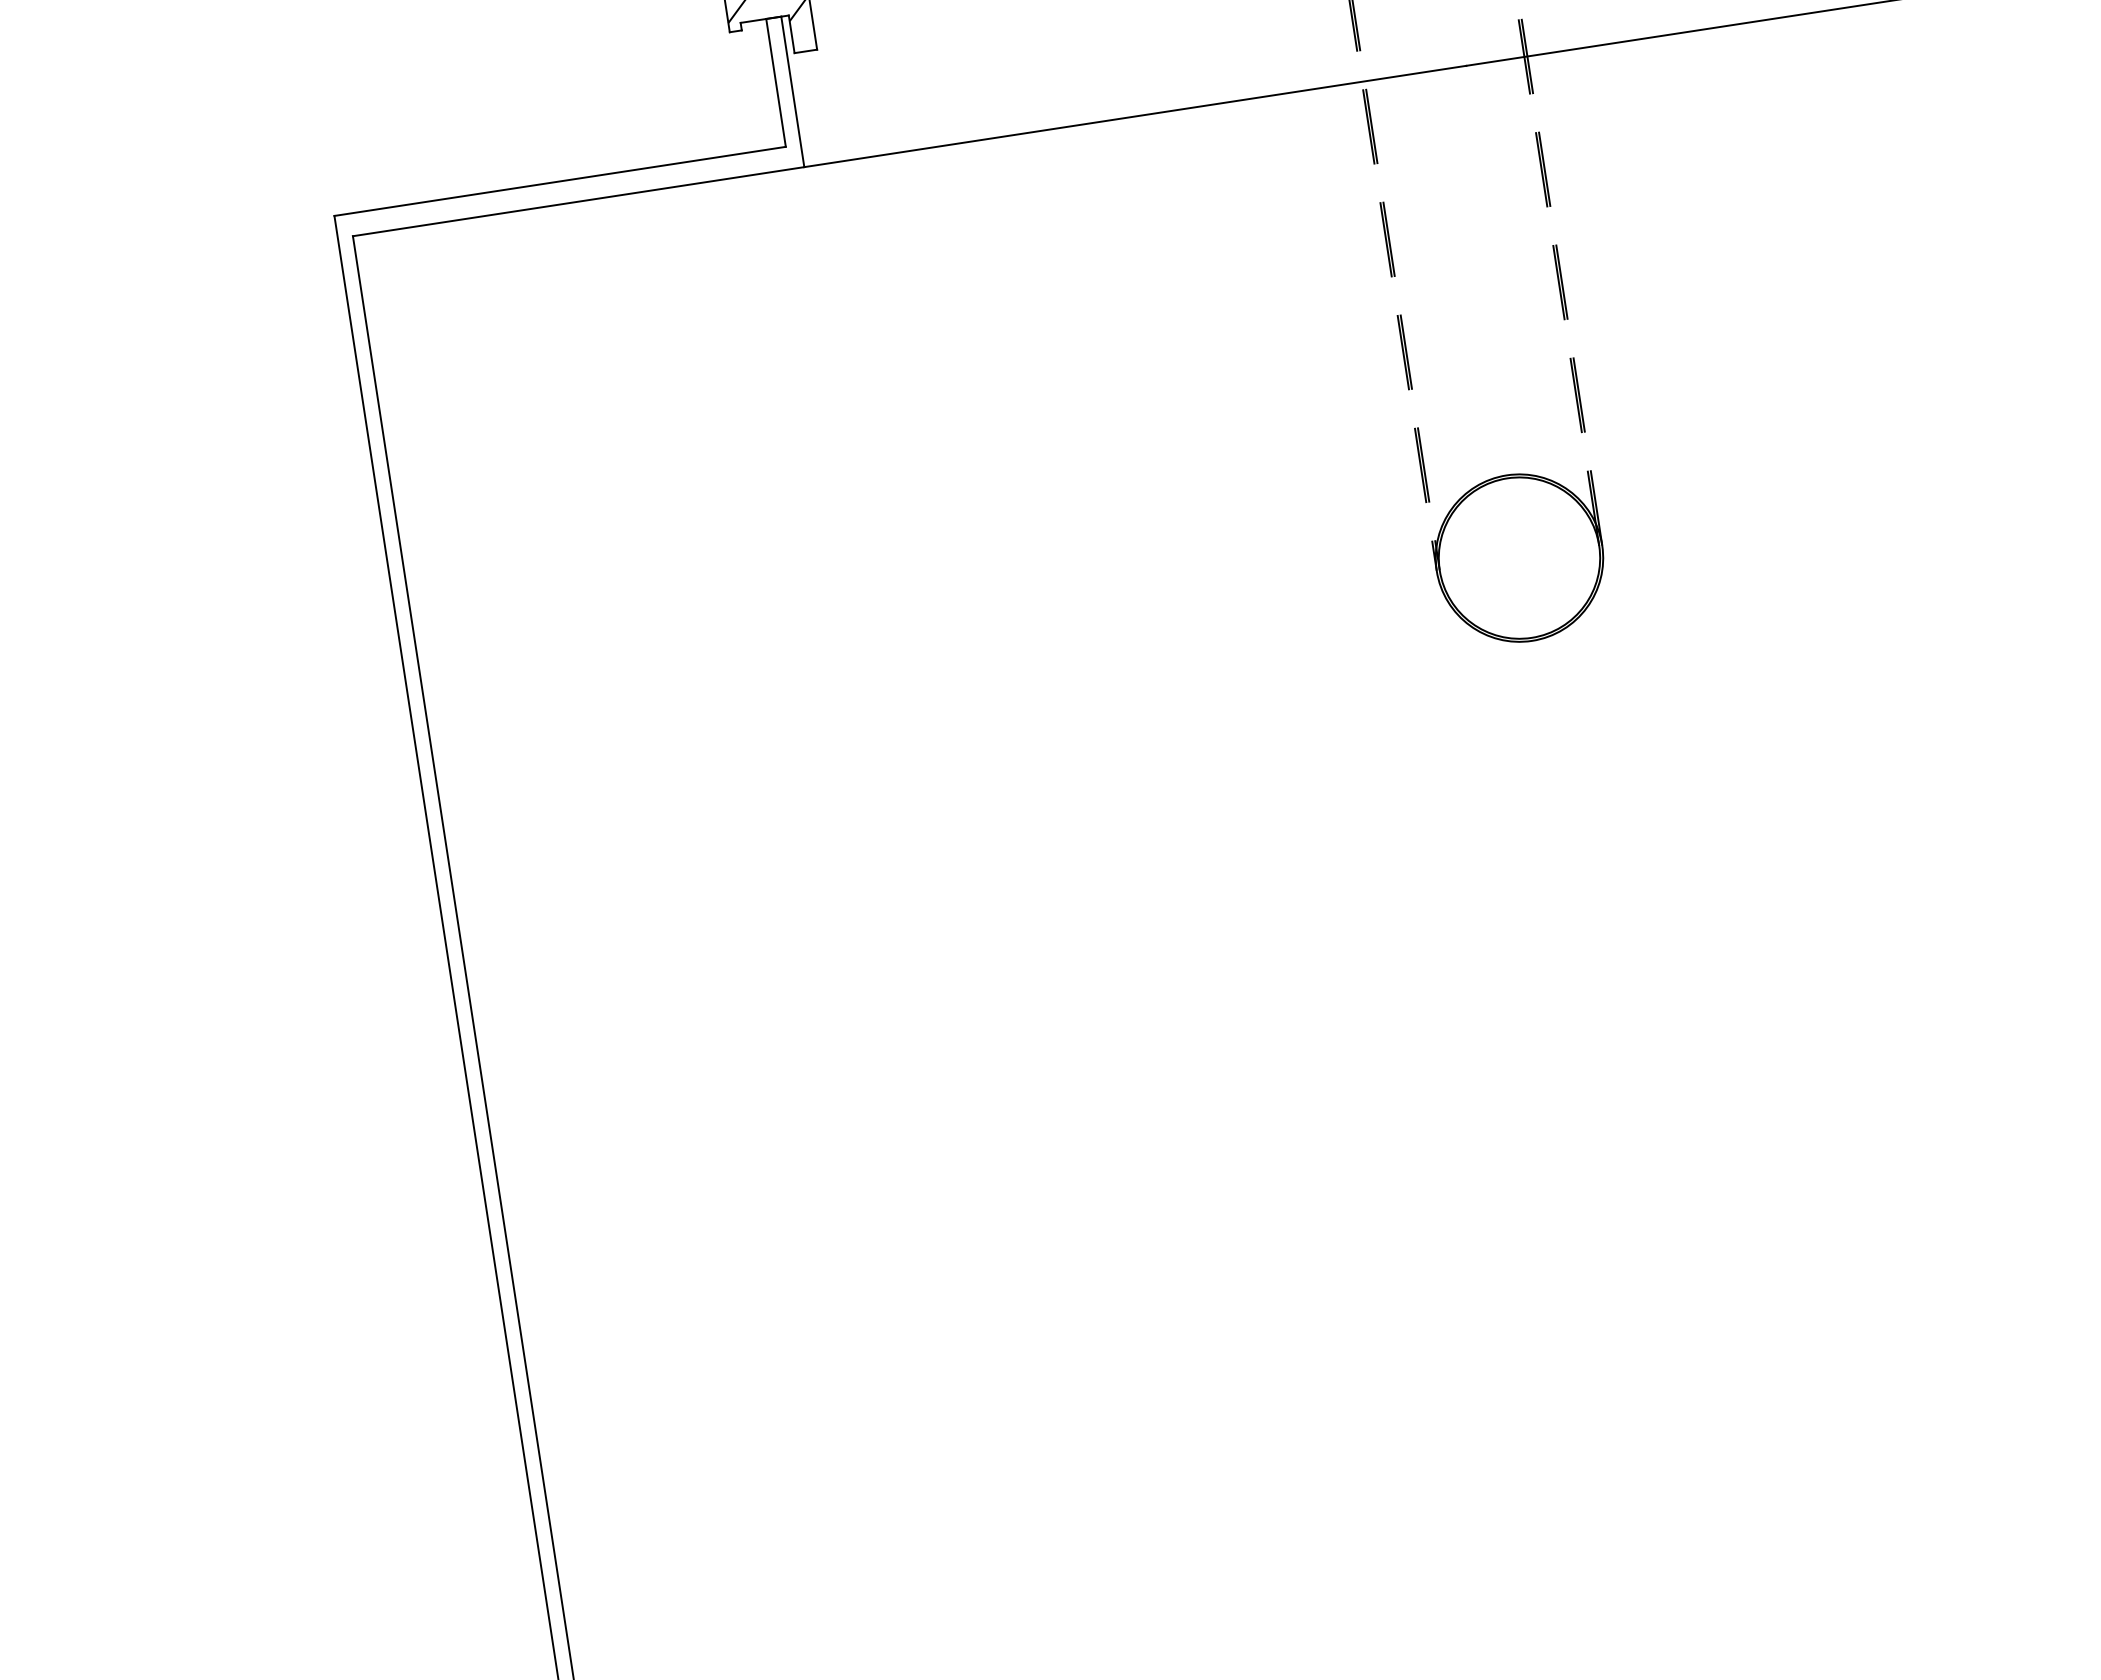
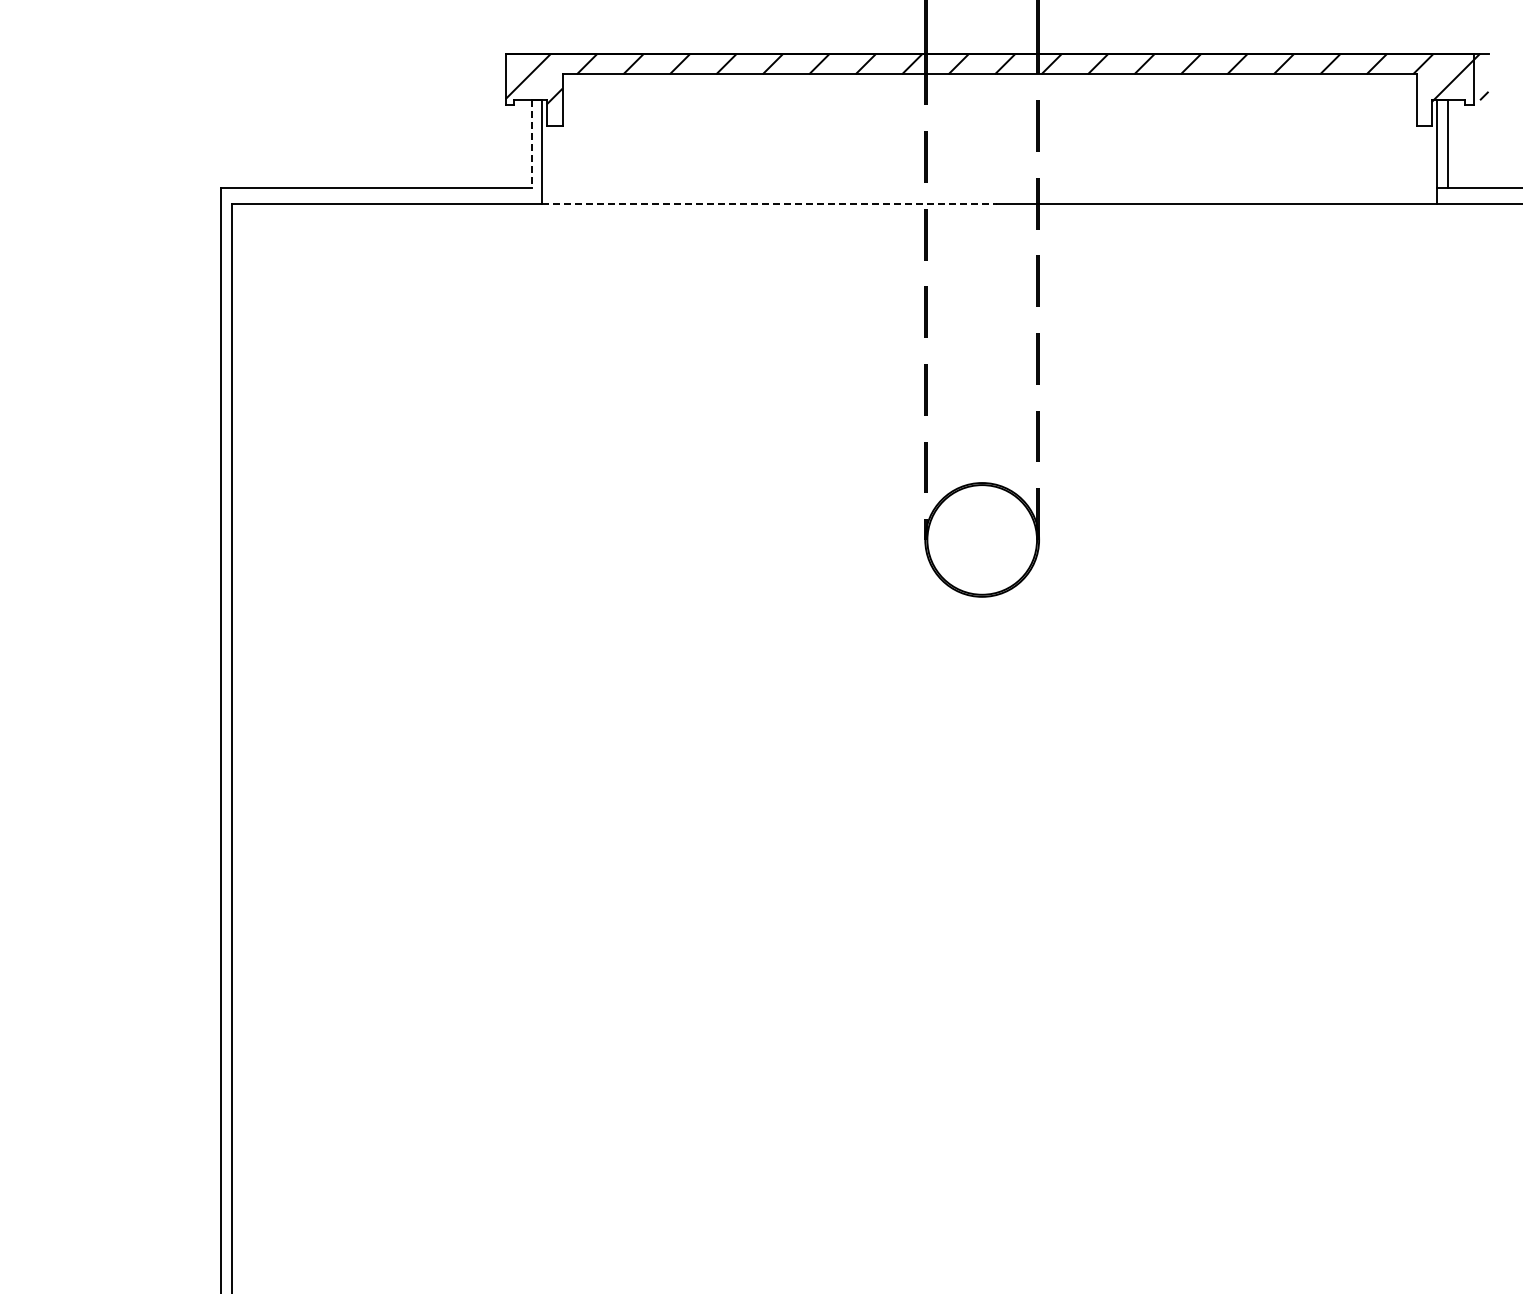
line: (776, 83) -> (531, 144), solid -> dashed
line: (1135, 116) -> (769, 203), solid -> dashed

